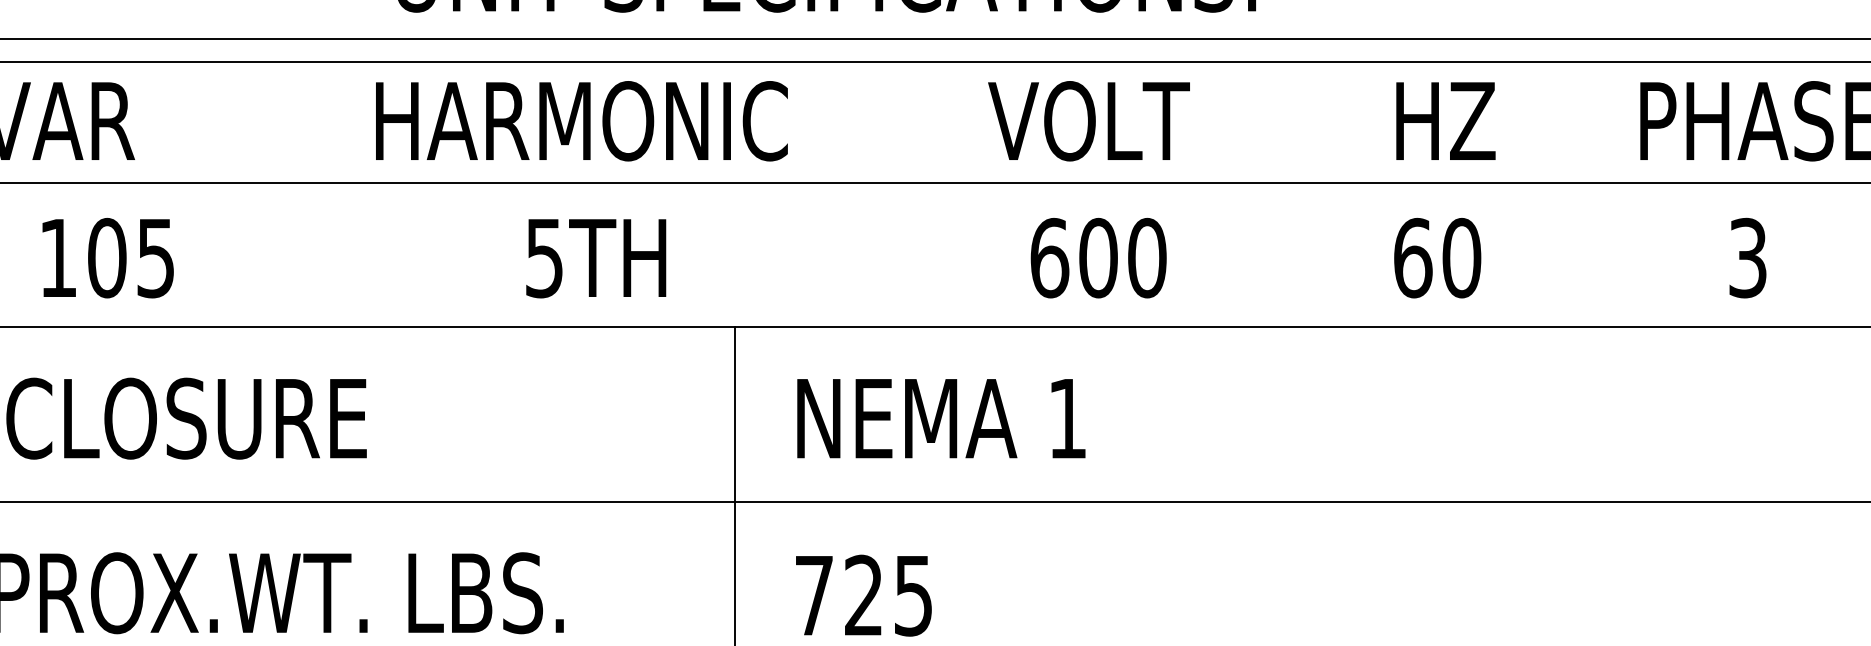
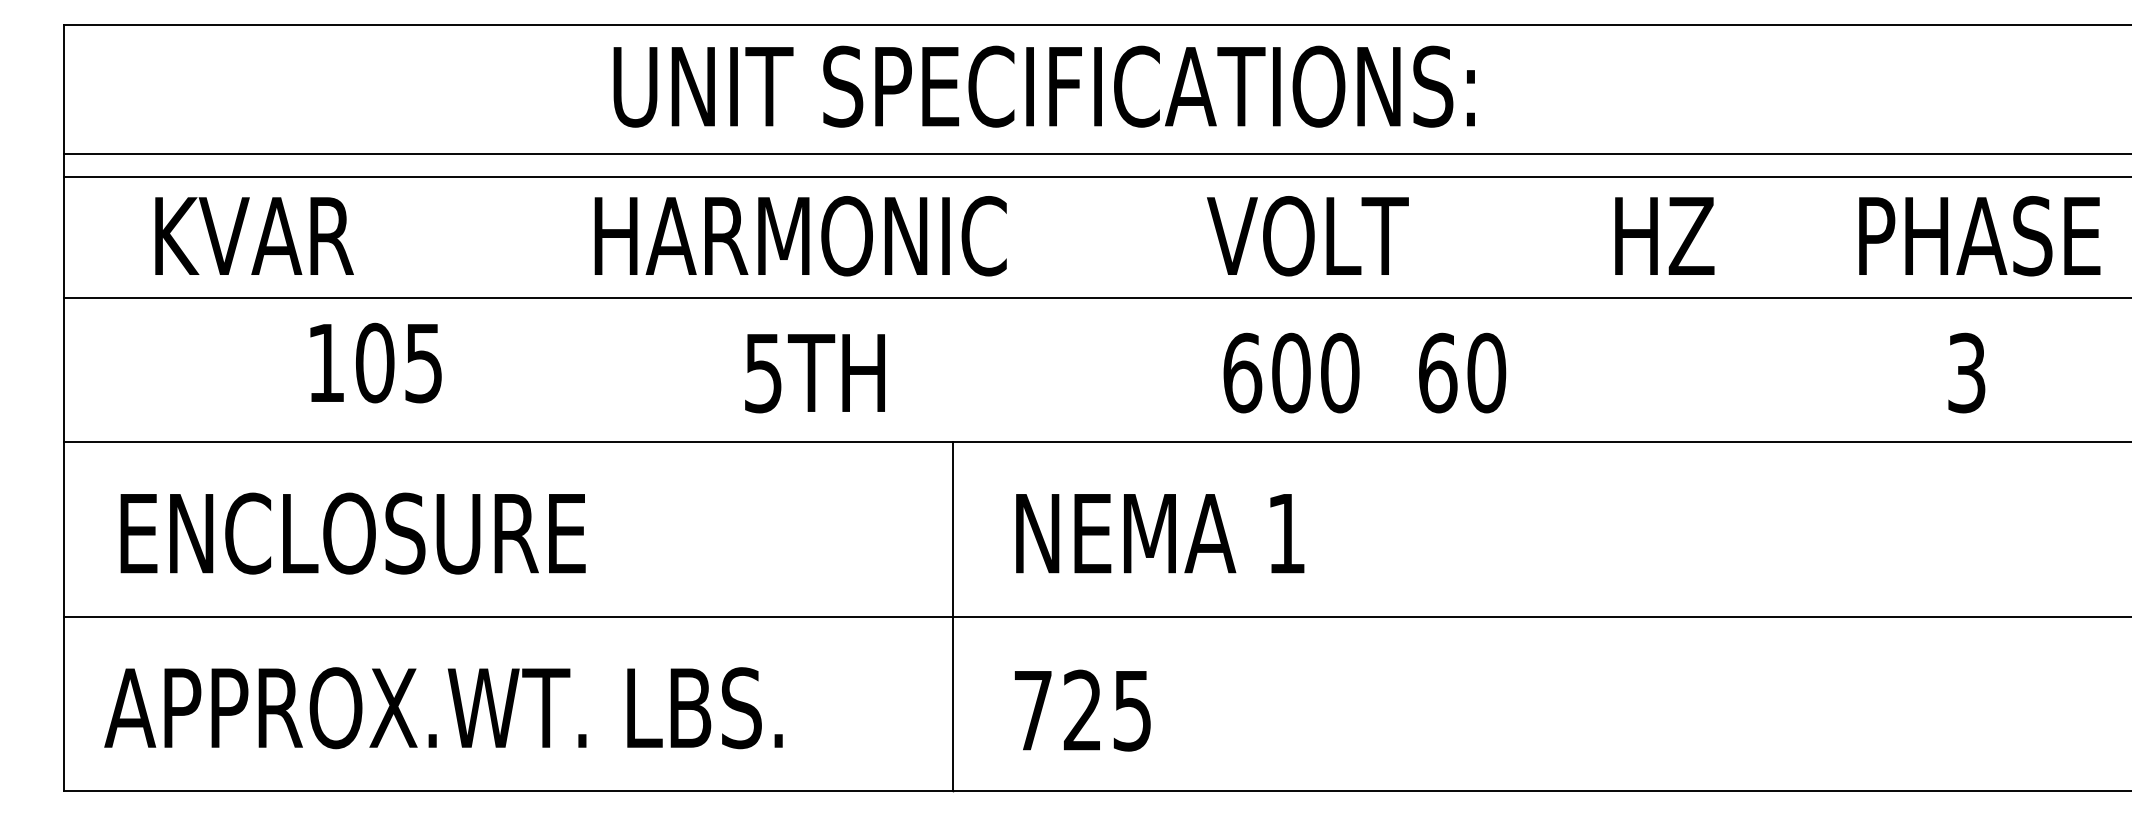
text: (107, 257) -> (375, 362), moved
text: (1098, 257) -> (1291, 372), moved
text: (1437, 257) -> (1462, 372), moved

